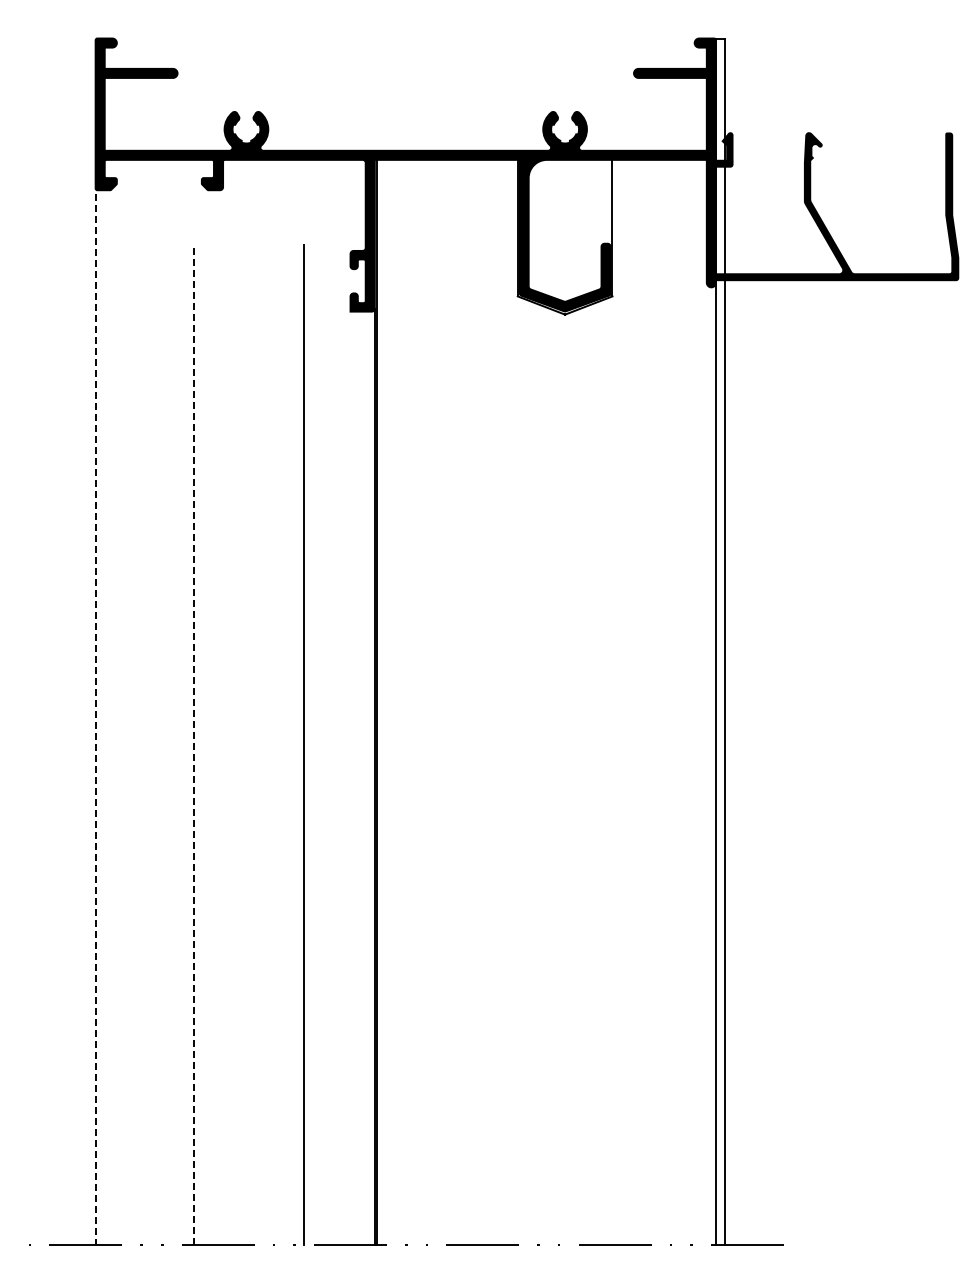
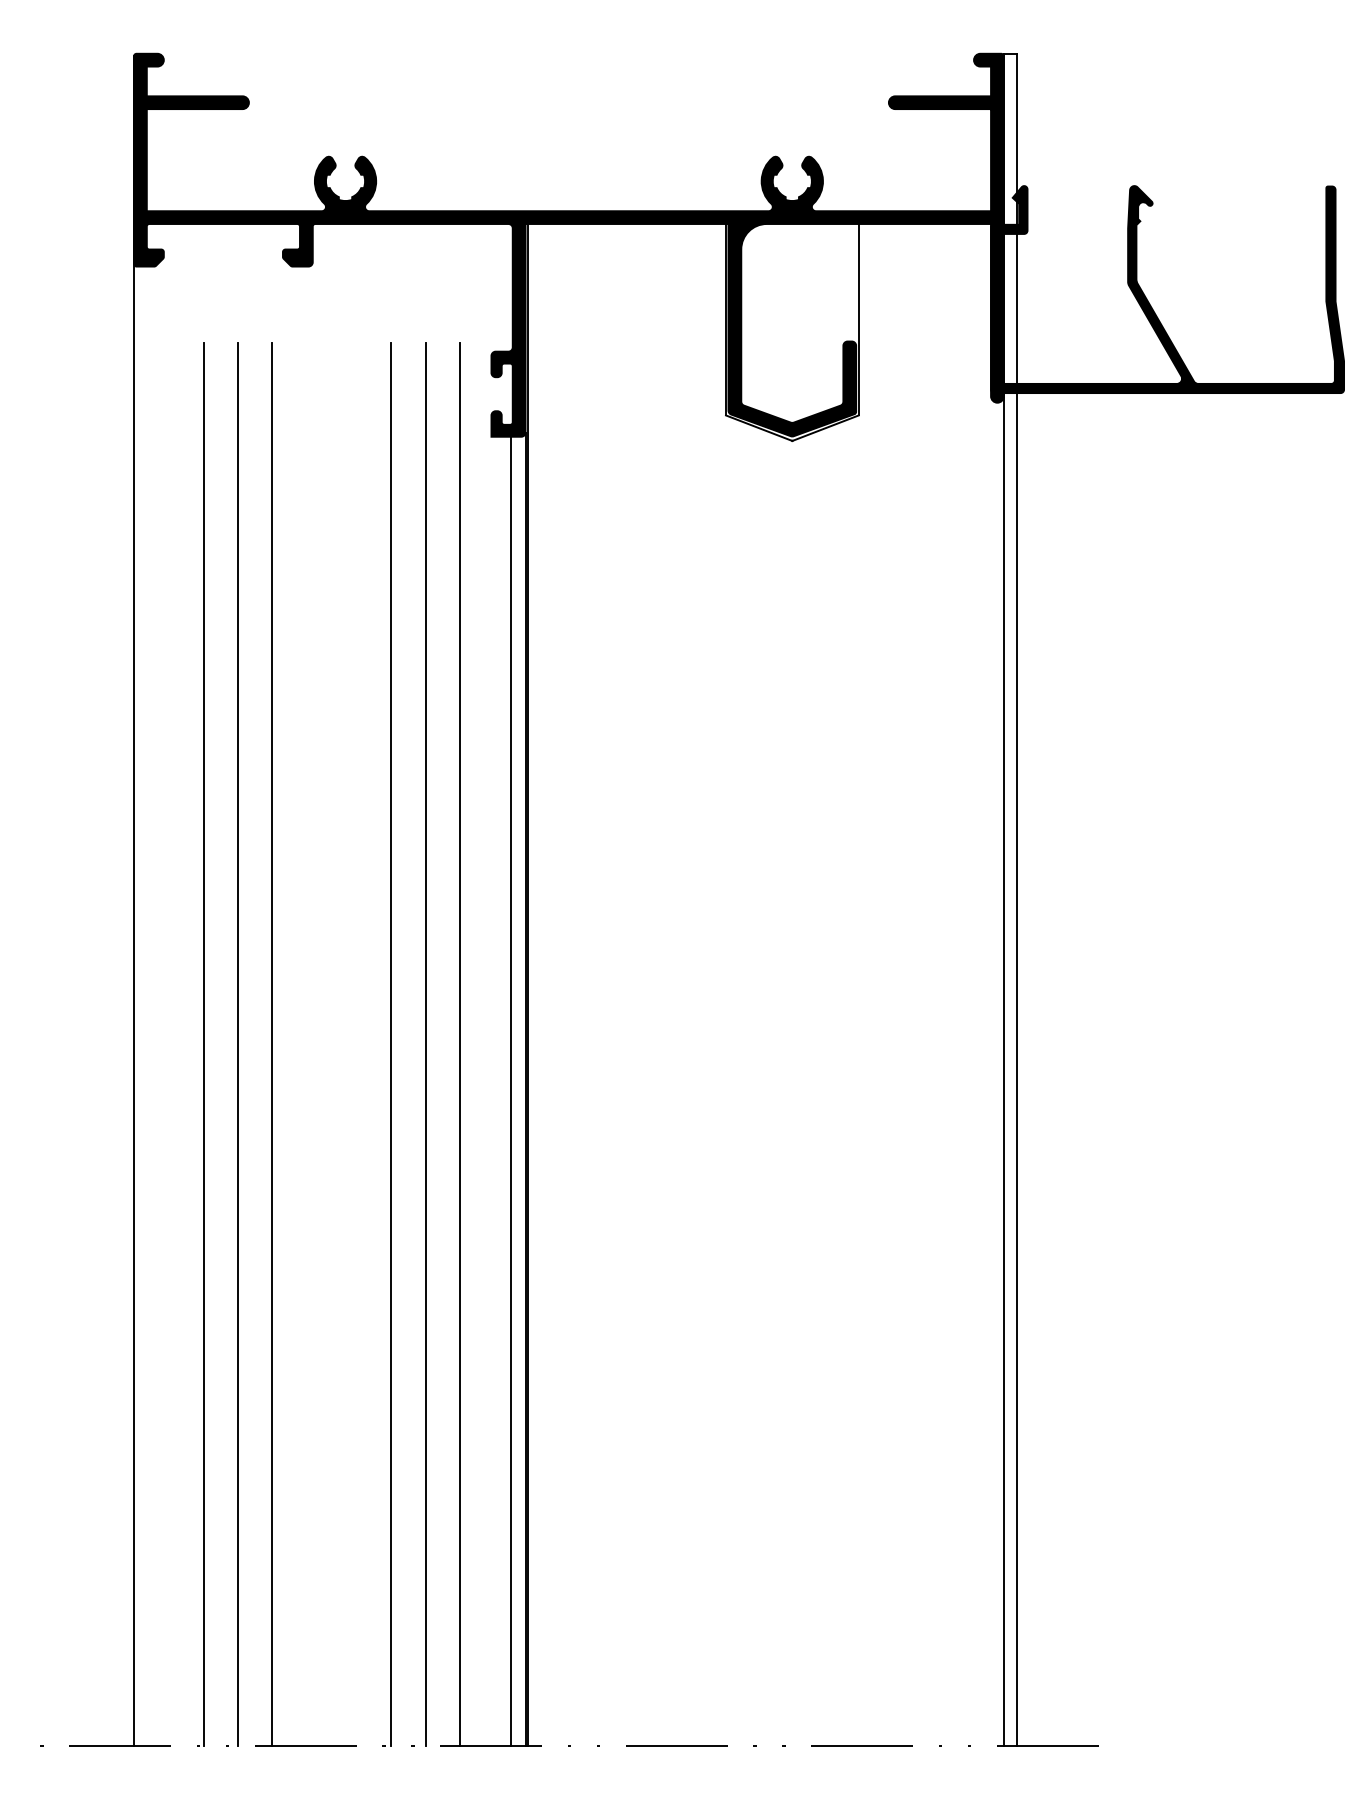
line: (95, 642) -> (133, 900), dashed -> solid
line: (145, 744) -> (203, 1043), added
line: (169, 744) -> (237, 1043), added
line: (194, 744) -> (272, 1043), dashed -> solid
line: (279, 744) -> (391, 1043), added
line: (327, 744) -> (459, 1043), added
line: (364, 778) -> (511, 1091), added

